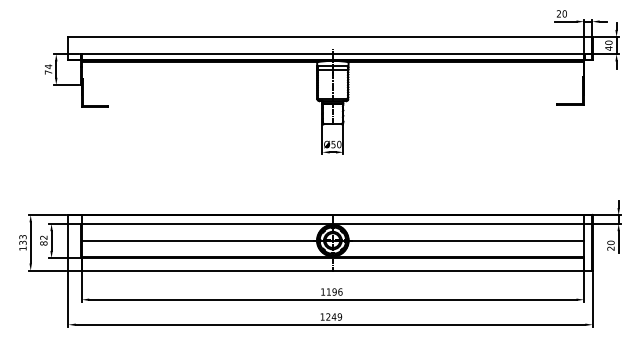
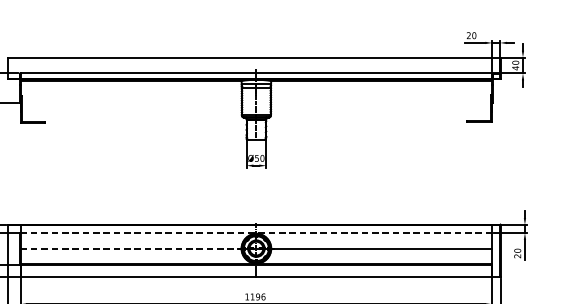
line: (332, 223) -> (256, 232), solid -> dashed
line: (199, 240) -> (131, 248), solid -> dashed

